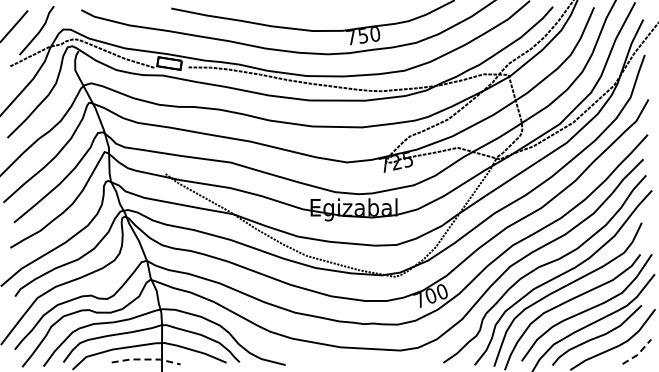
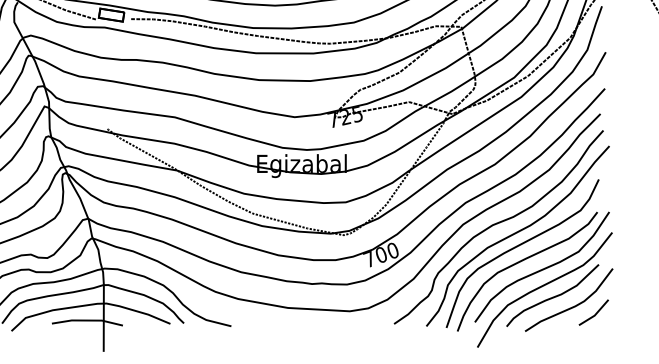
line: (638, 354) -> (595, 315), dashed -> solid
line: (146, 359) -> (87, 320), dashed -> solid

